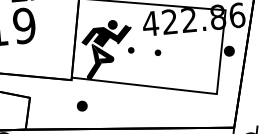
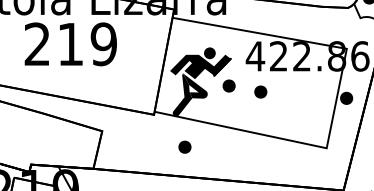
part: (130, 50) -> (228, 85), size x1.67
part: (157, 52) -> (260, 91), size x1.67
part: (81, 105) -> (184, 146), moved

